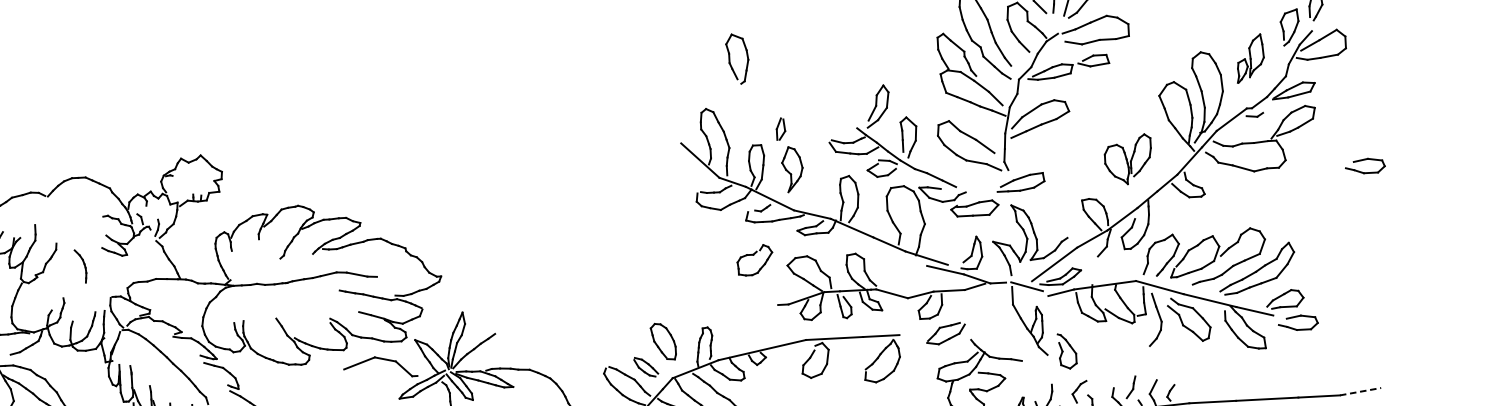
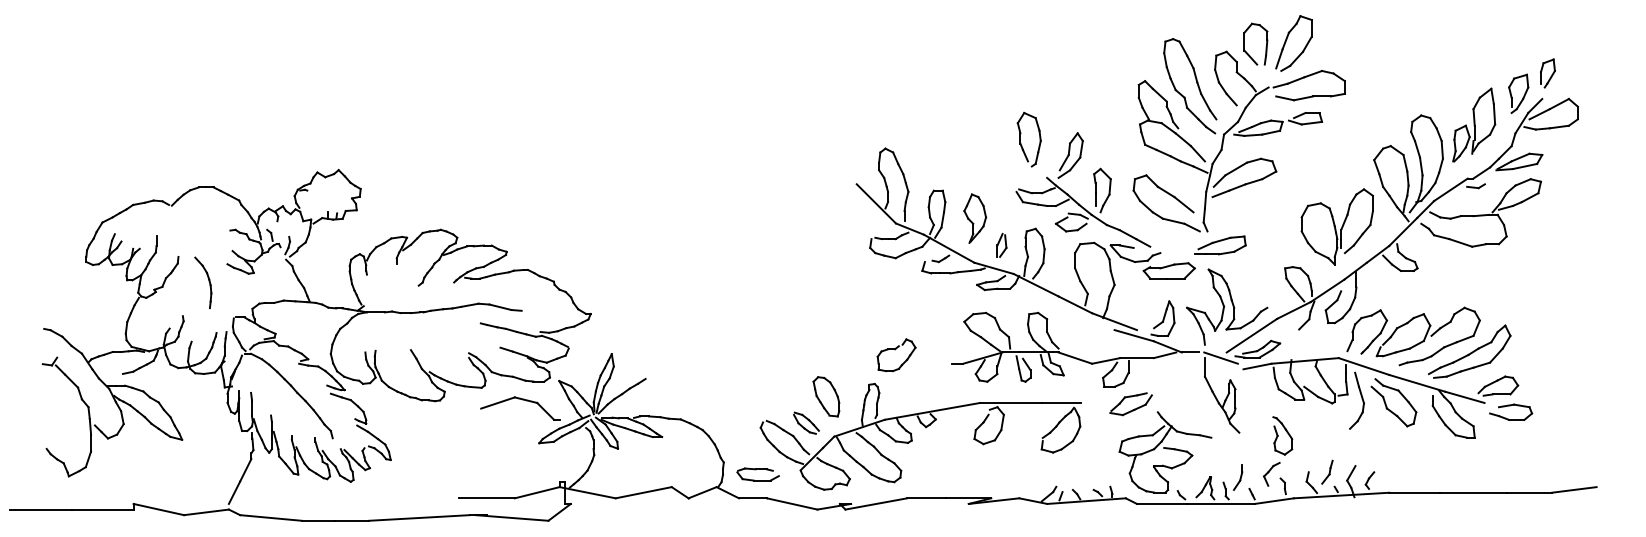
part: (1250, 58) -> (1474, 124), size x1.43
part: (729, 59) -> (1020, 139), moved
part: (780, 129) -> (1001, 245), moved
part: (1127, 159) -> (1336, 226), size x1.43
part: (1365, 165) -> (1592, 246), removed
part: (754, 260) -> (896, 355), moved
part: (80, 266) -> (203, 282), size x1.43
part: (1067, 350) -> (1282, 435), moved
line: (1360, 391) -> (1574, 489), dashed -> solid

